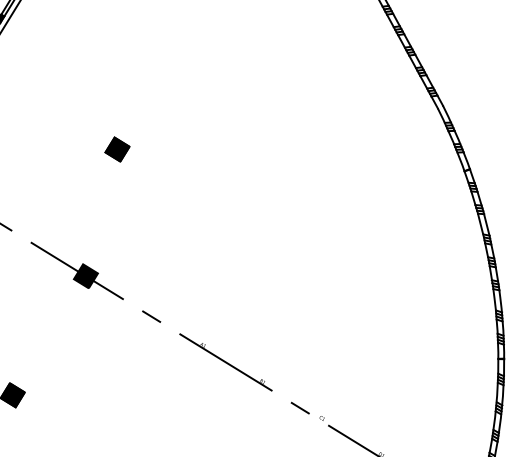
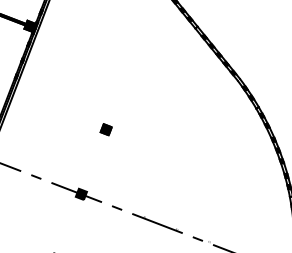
part: (116, 148) -> (105, 129), moved

